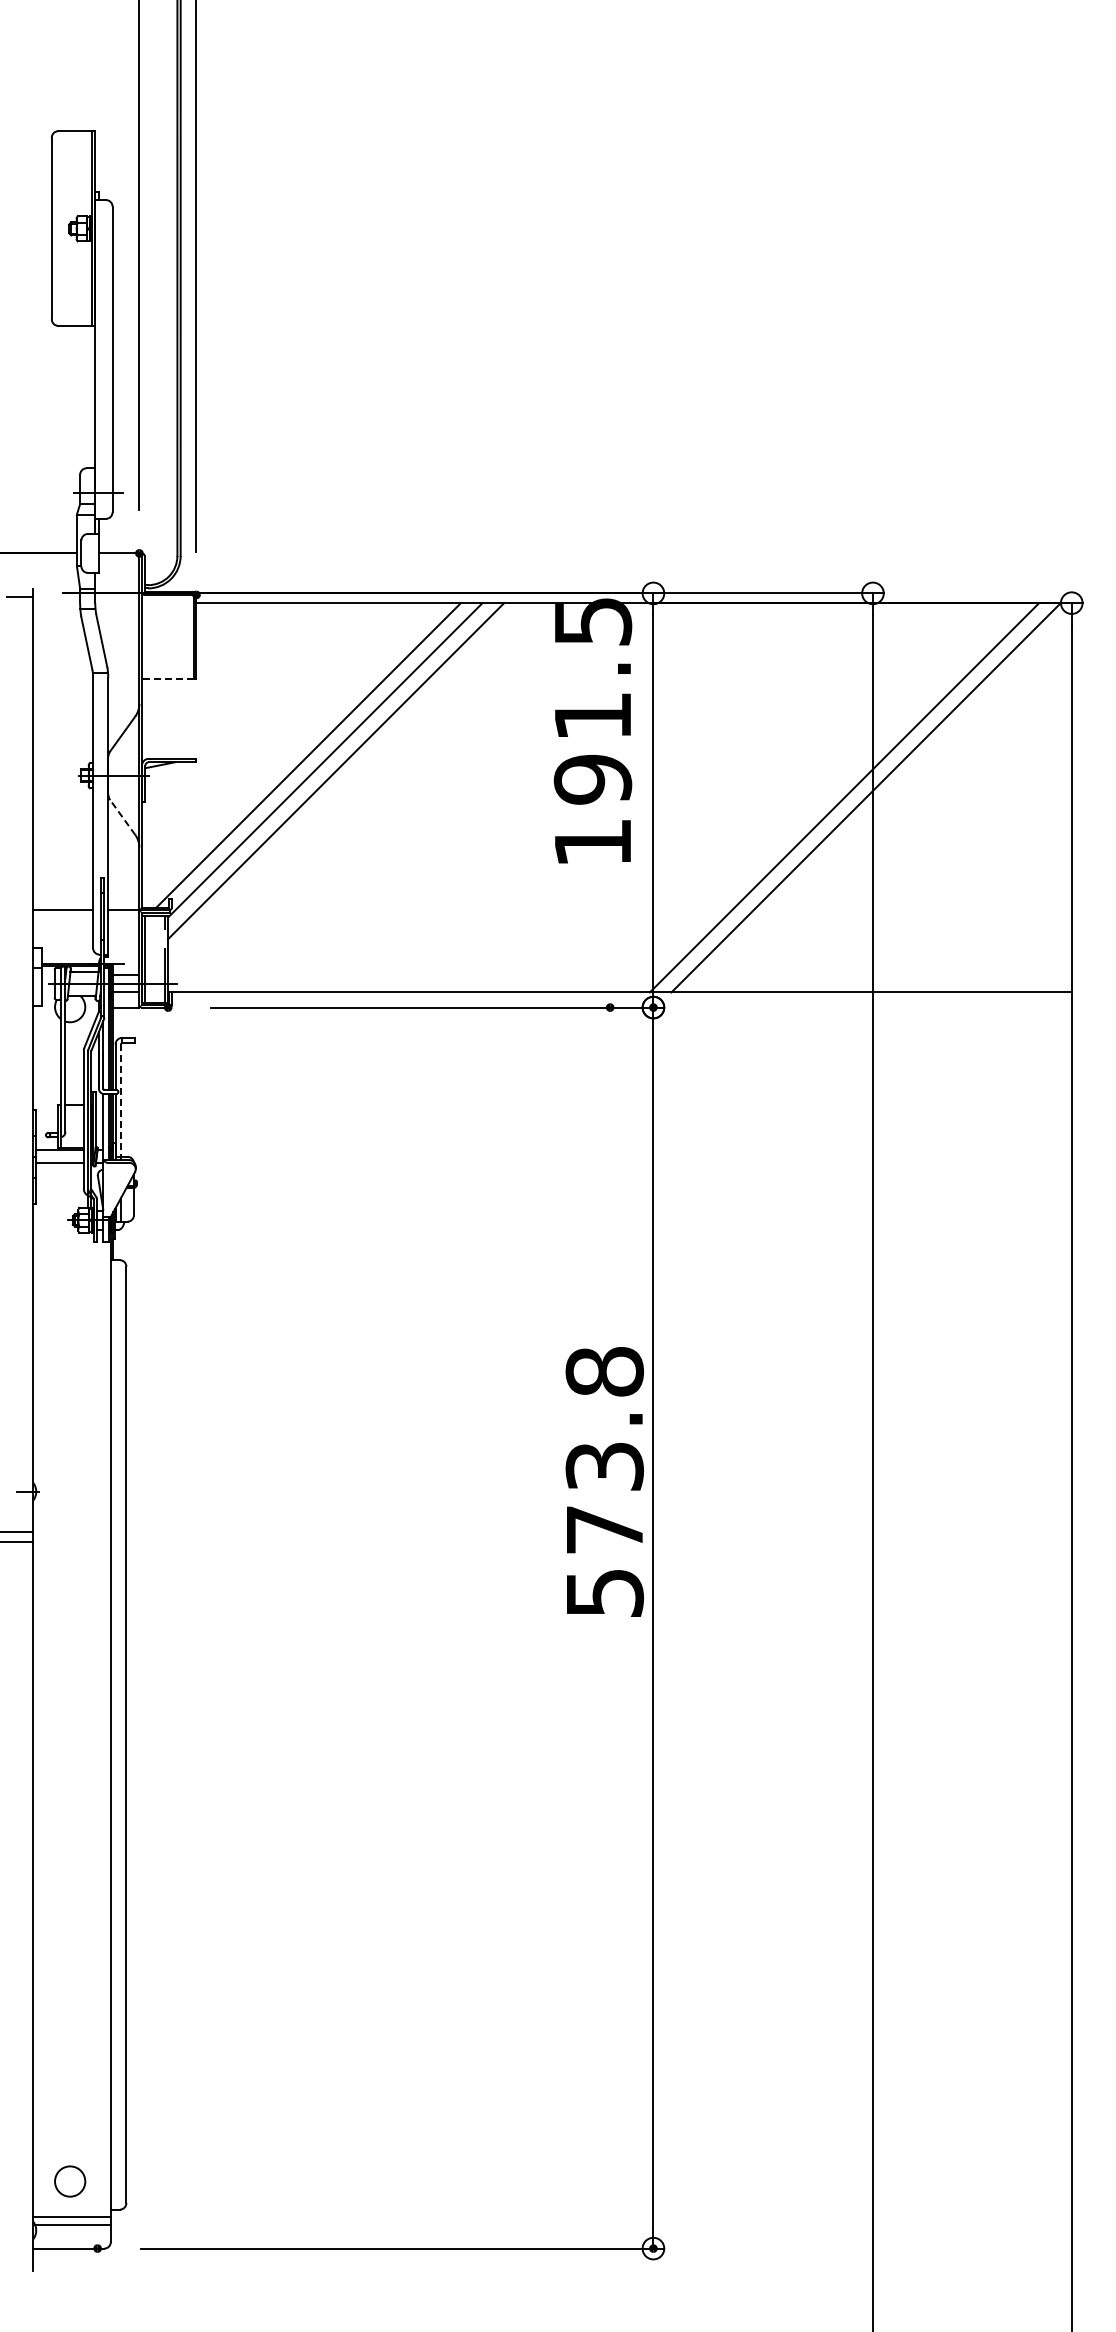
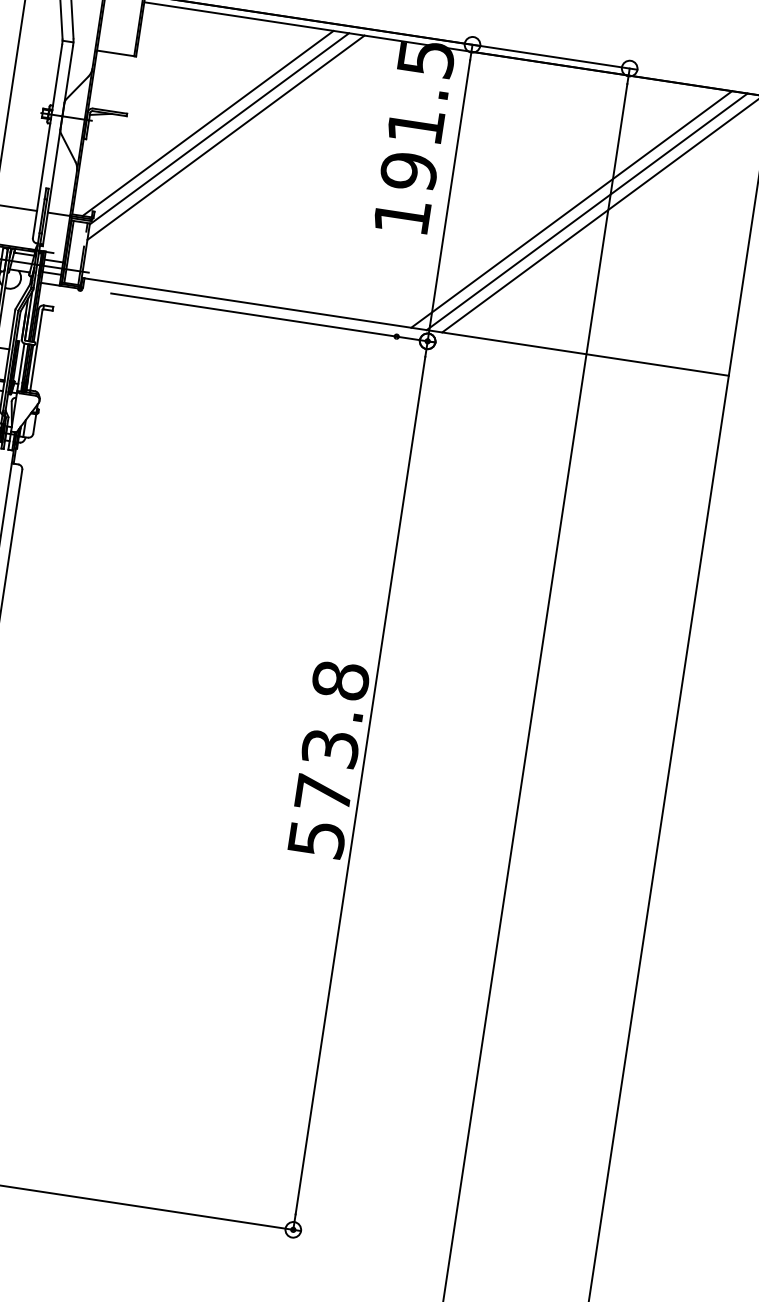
line: (167, 678) -> (115, 53), dashed -> solid
line: (822, 797) -> (571, 209), added
line: (122, 817) -> (68, 147), dashed -> solid
line: (121, 1101) -> (36, 350), dashed -> solid
text: (604, 1481) -> (328, 759), moved

